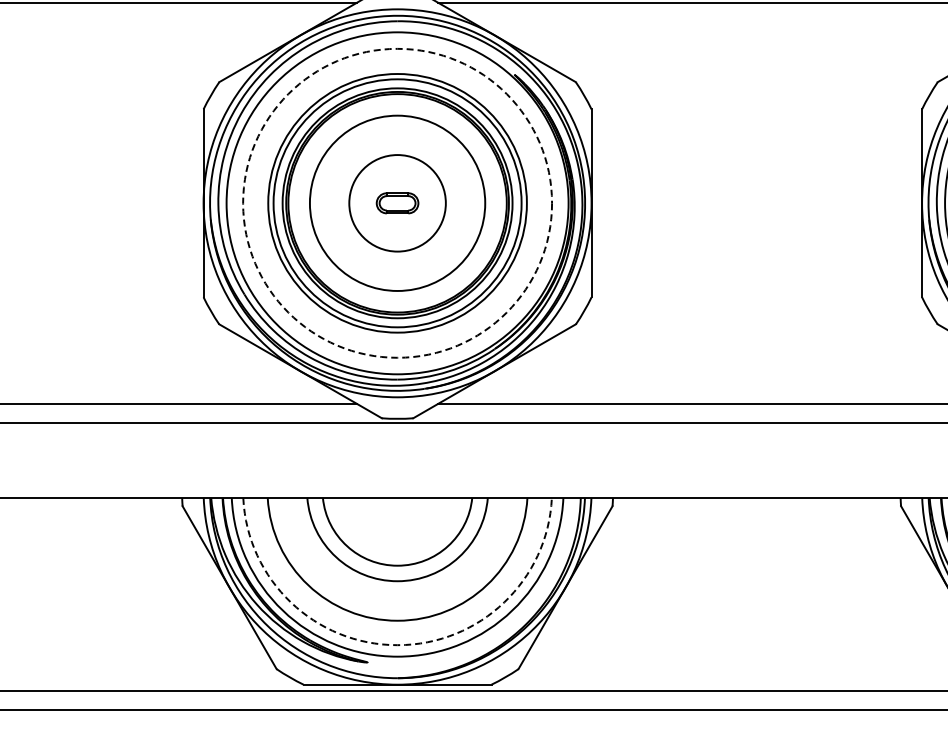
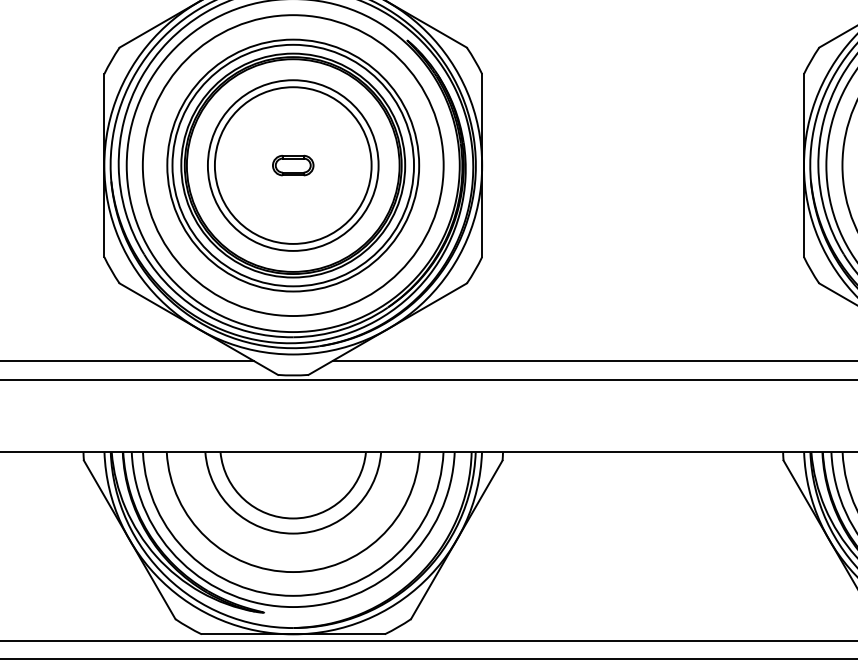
circle: (397, 202) -> (293, 164), dashed -> solid
circle: (397, 202) -> (293, 164), size x1.67
arc: (397, 645) -> (293, 596), dashed -> solid

